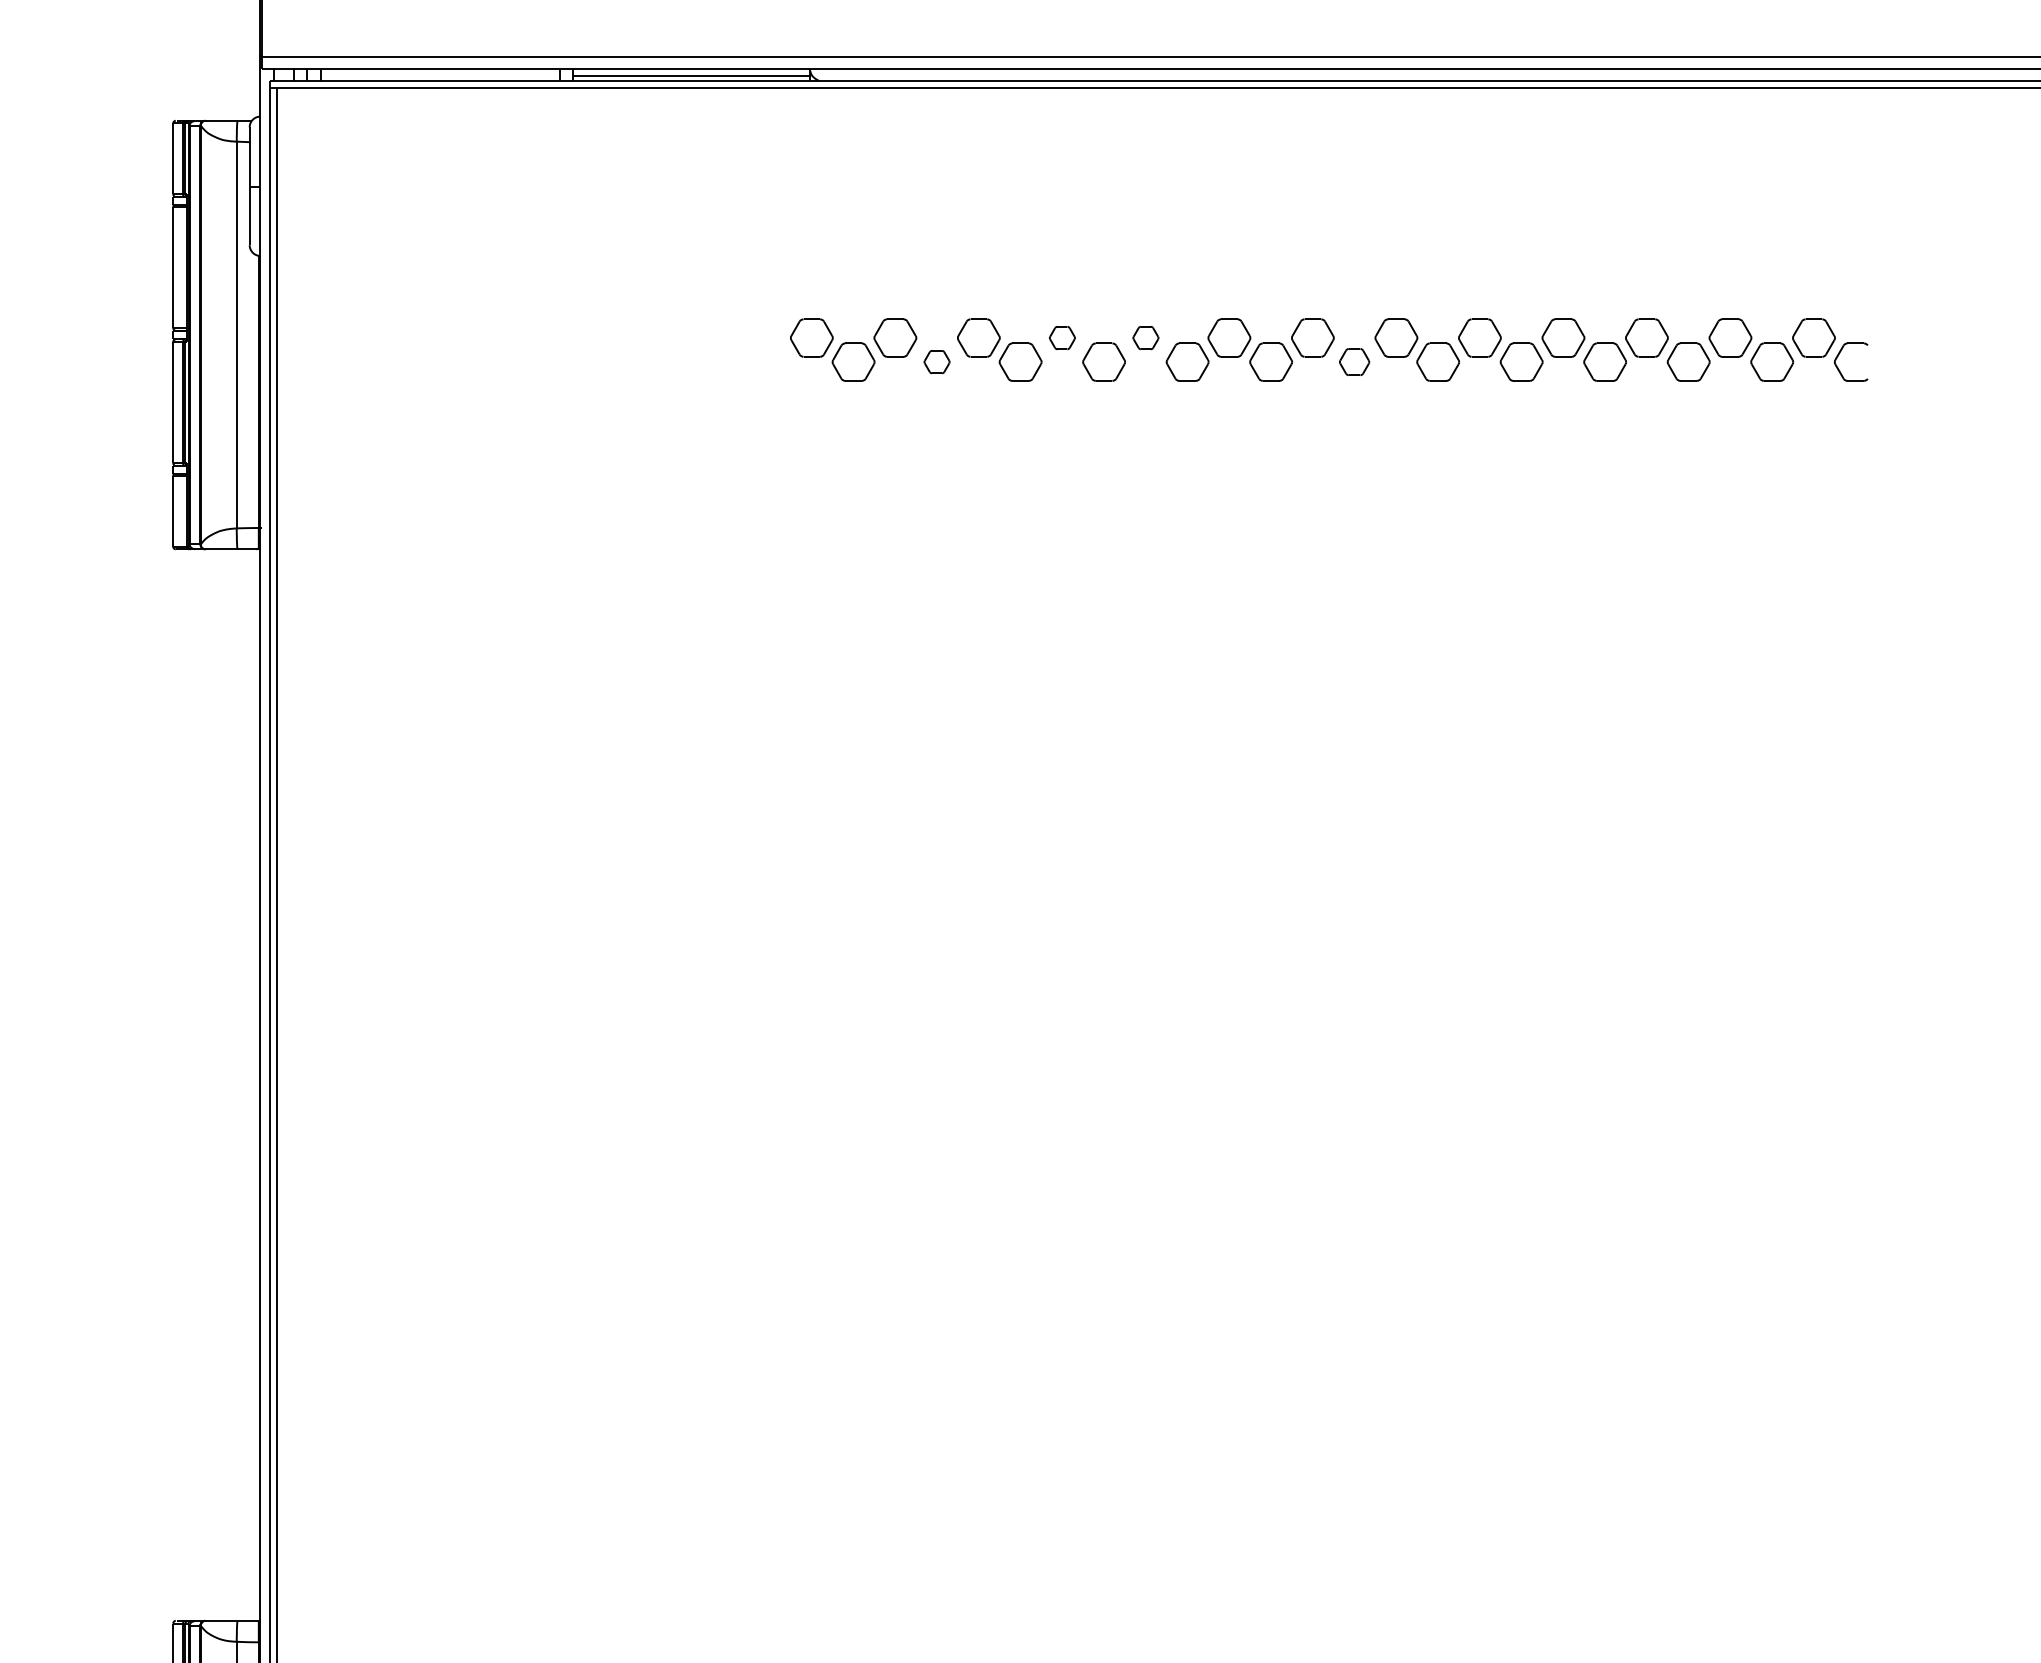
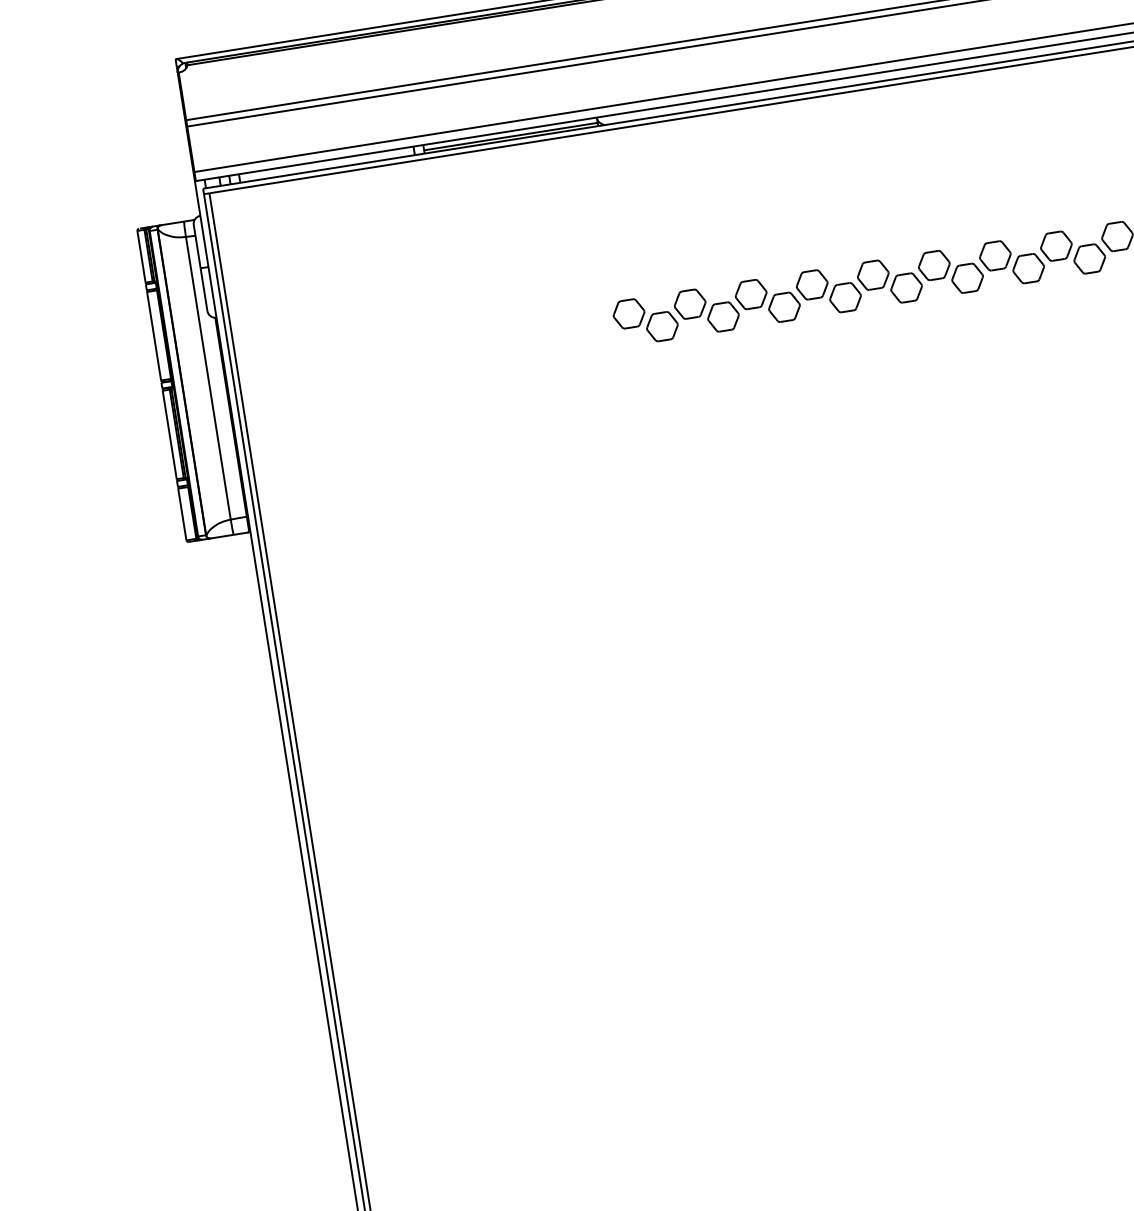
part: (1062, 337) -> (812, 284), size x1.67
part: (1145, 337) -> (872, 274), size x1.67
part: (936, 361) -> (722, 316), size x1.67
part: (1354, 361) -> (1028, 268), size x1.43

